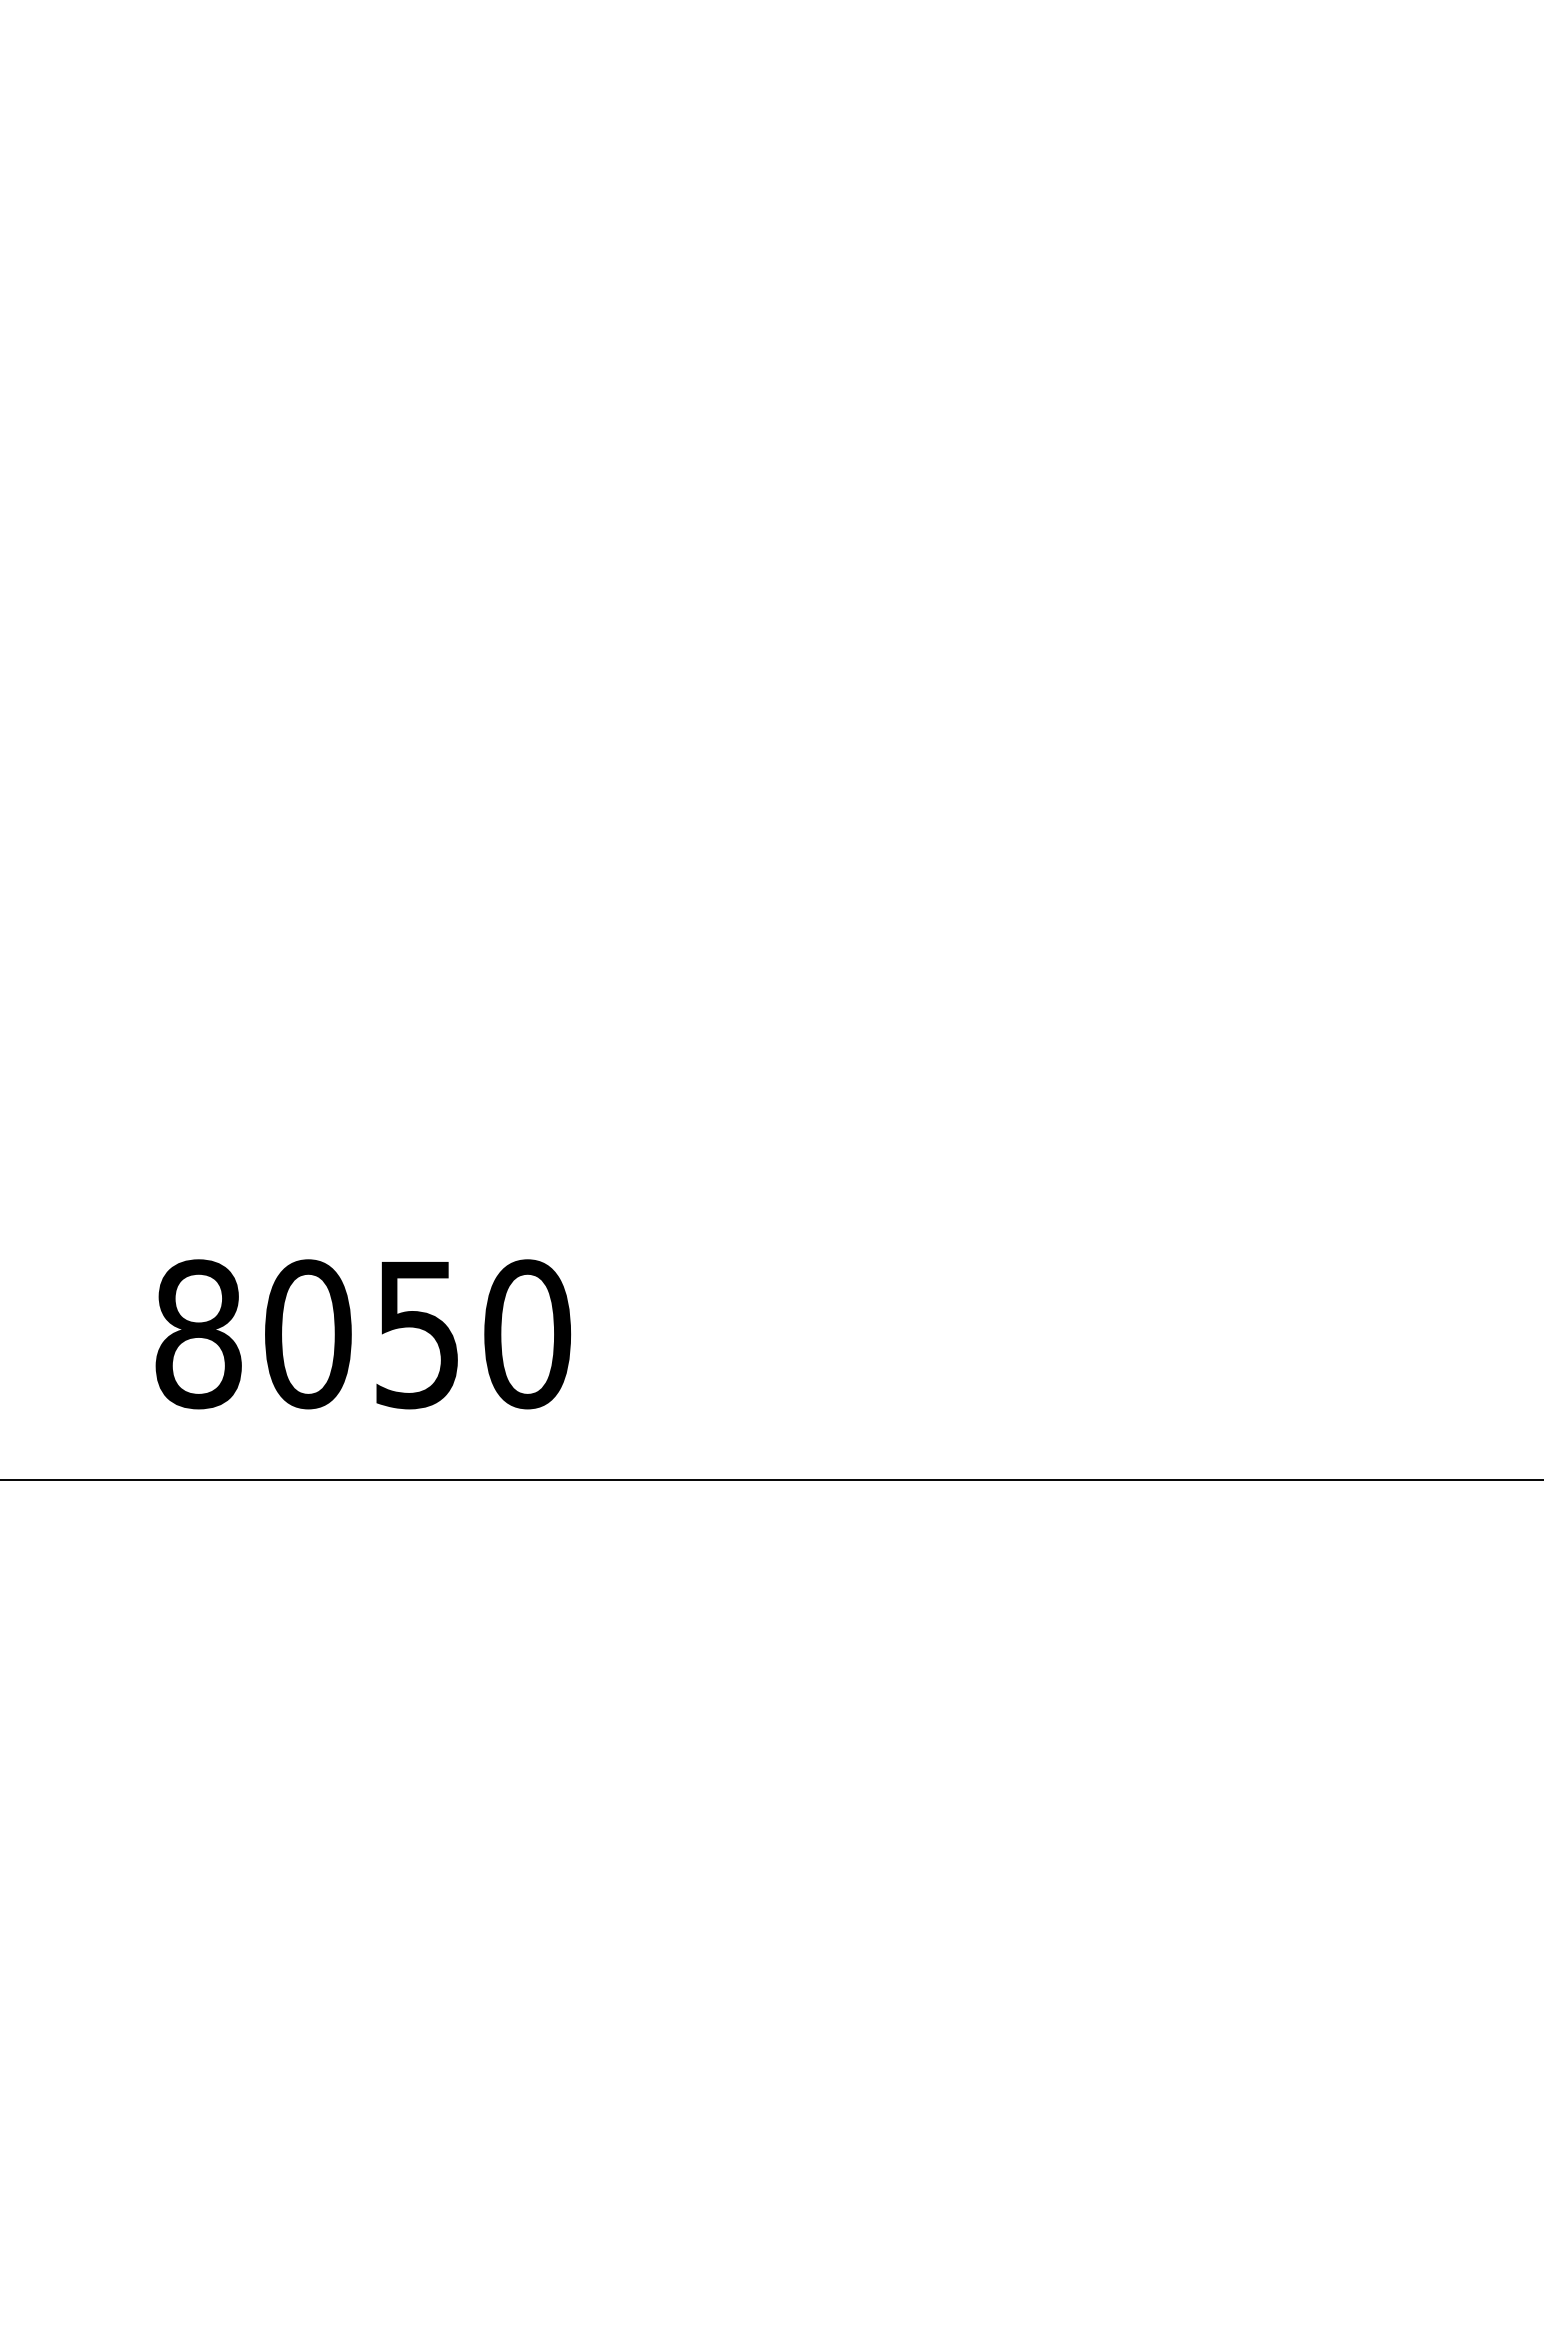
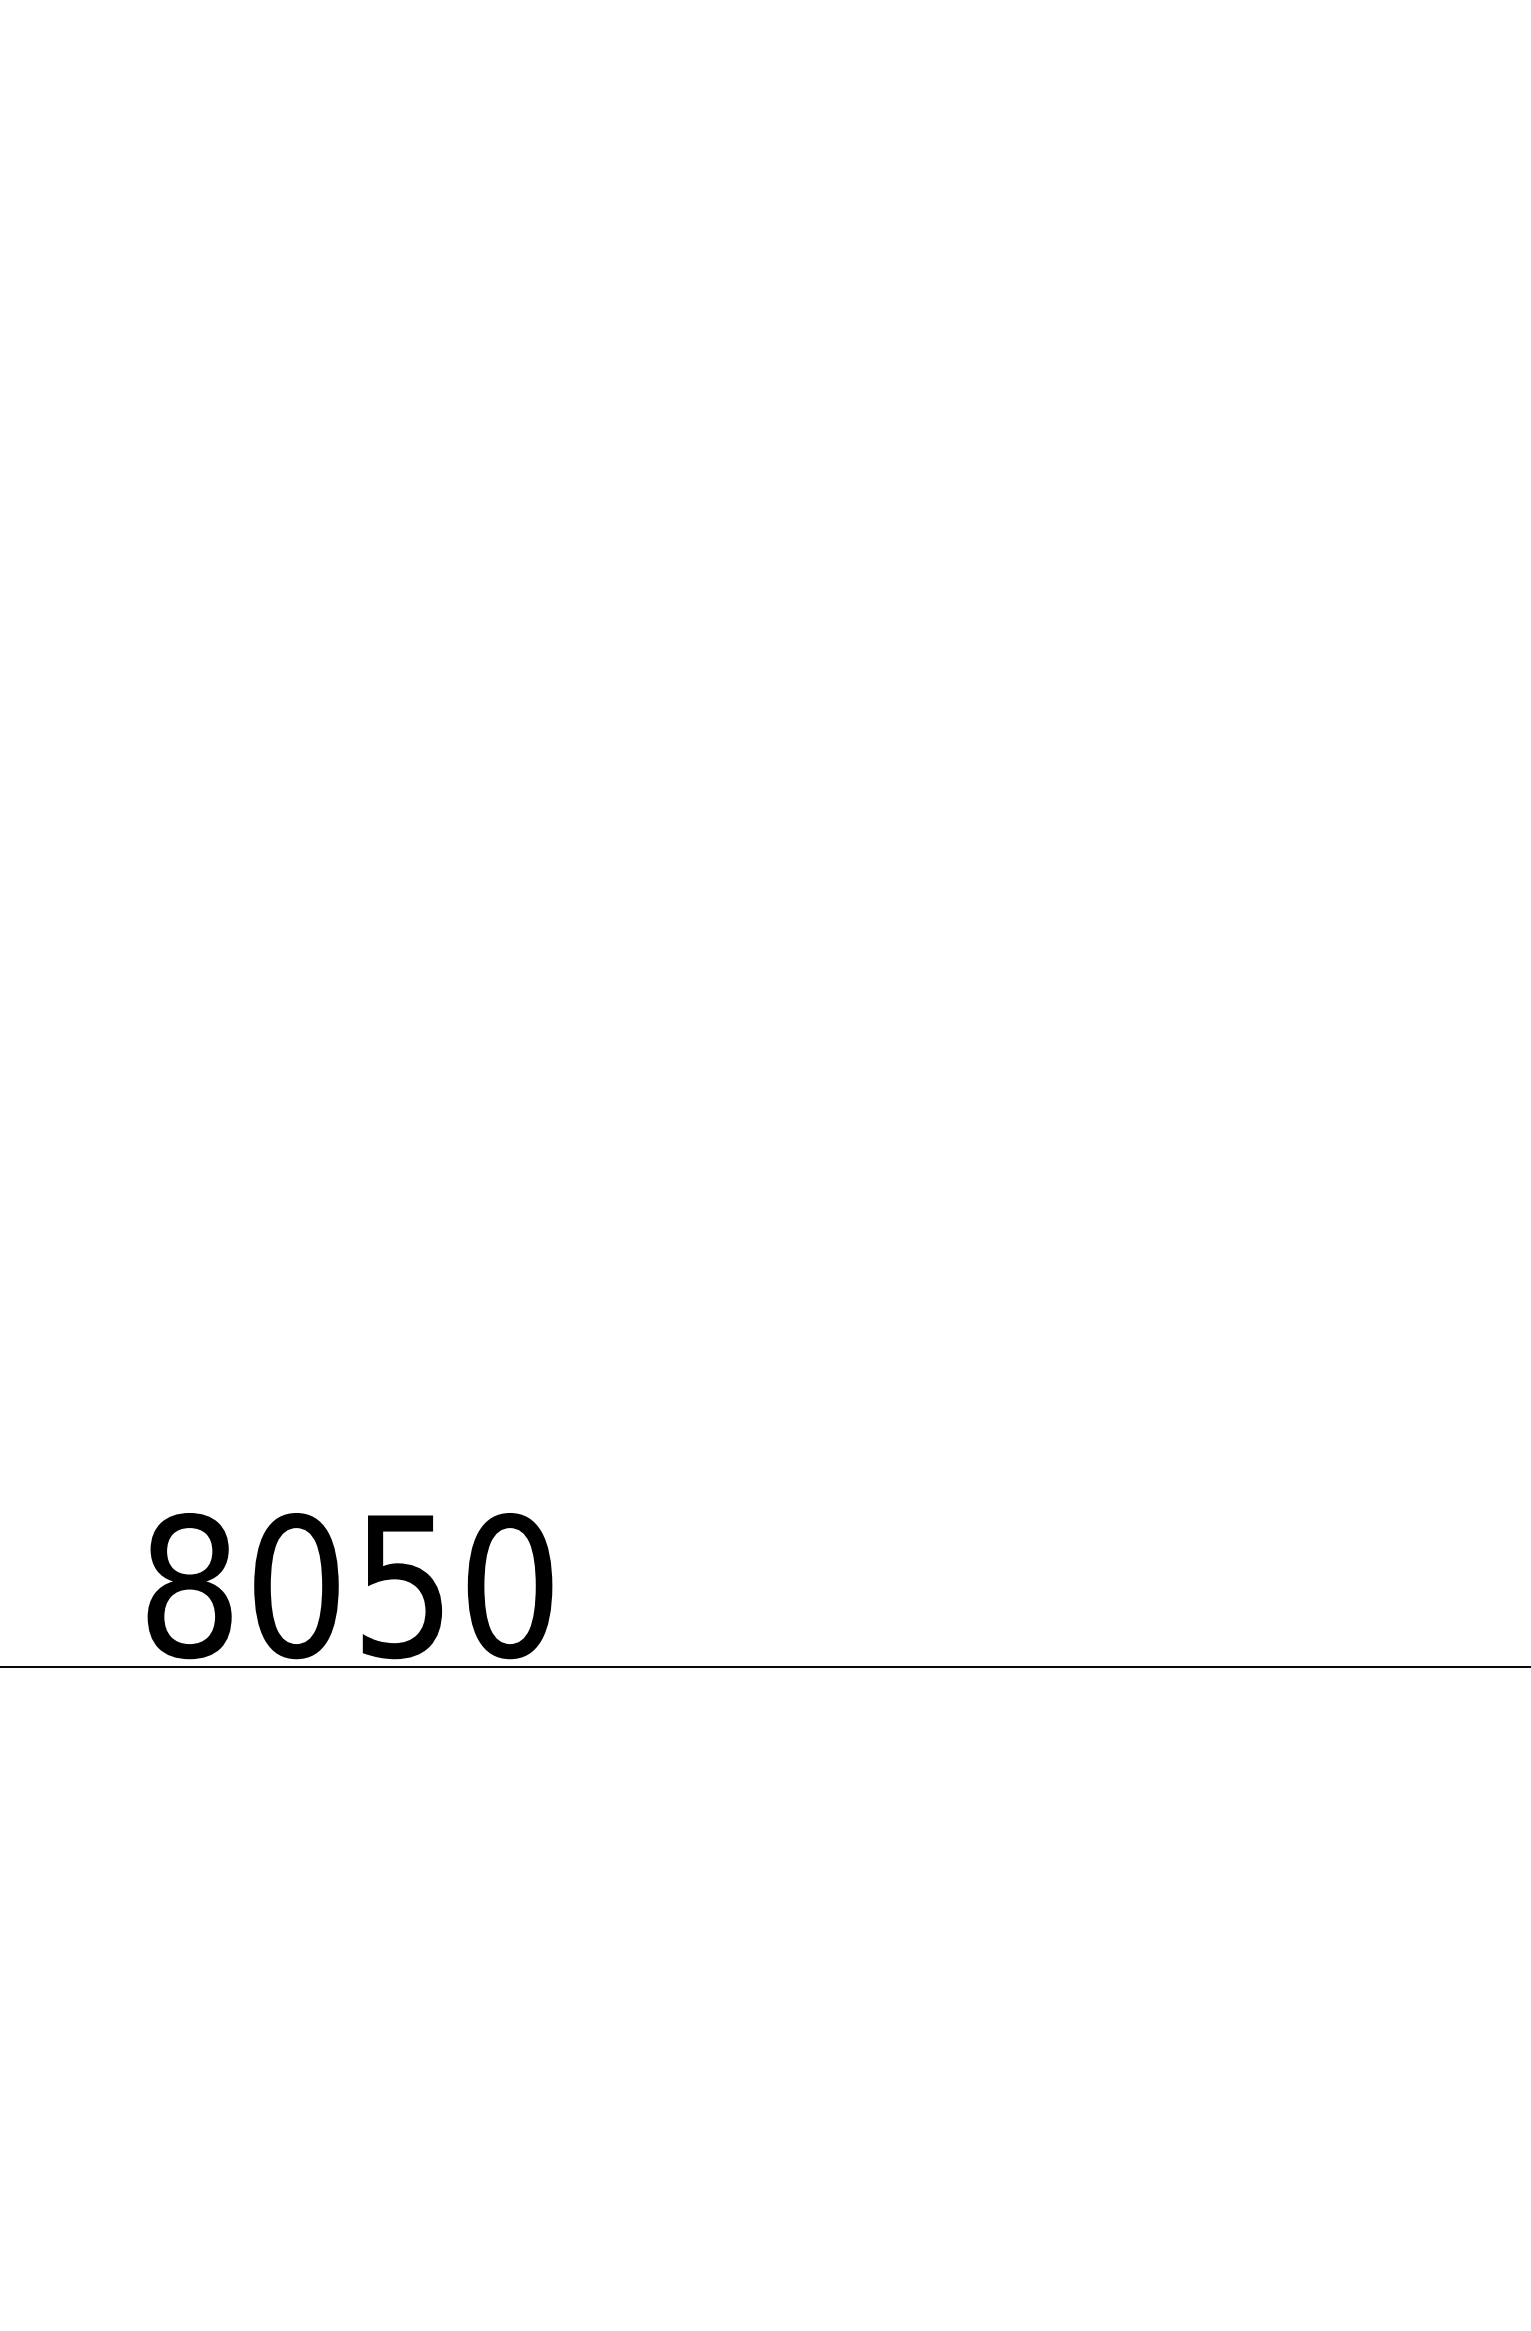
text: (362, 1334) -> (349, 1586), moved

